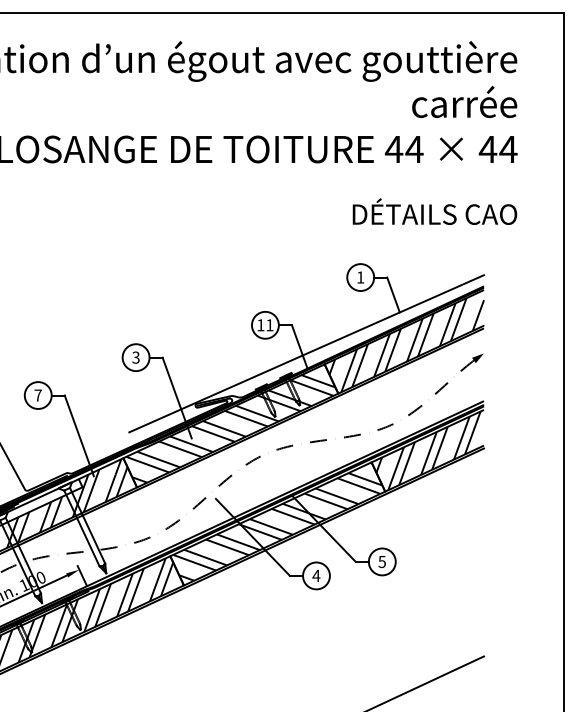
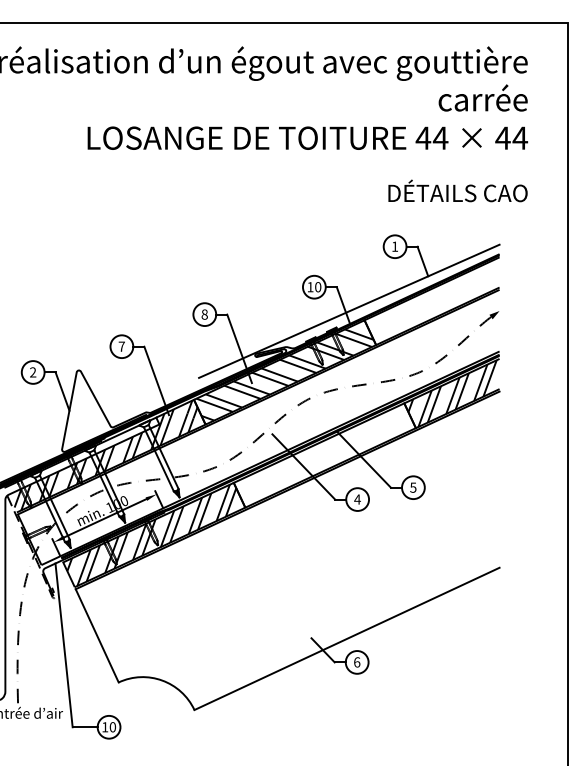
text: (270, 325) -> (318, 287), 11 -> 10
hatch: (406, 344) -> (433, 303), removed
text: (135, 357) -> (204, 314), 3 -> 8
hatch: (277, 521) -> (324, 453), removed

